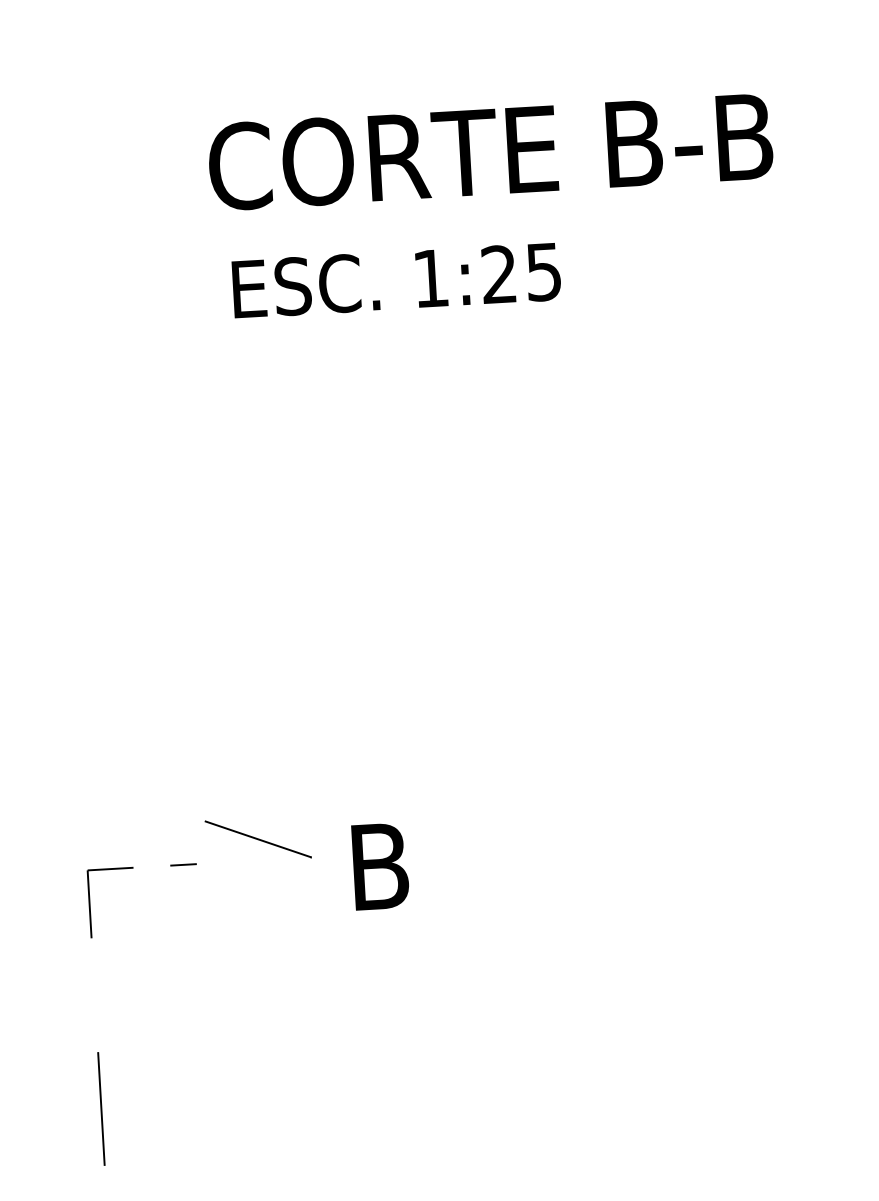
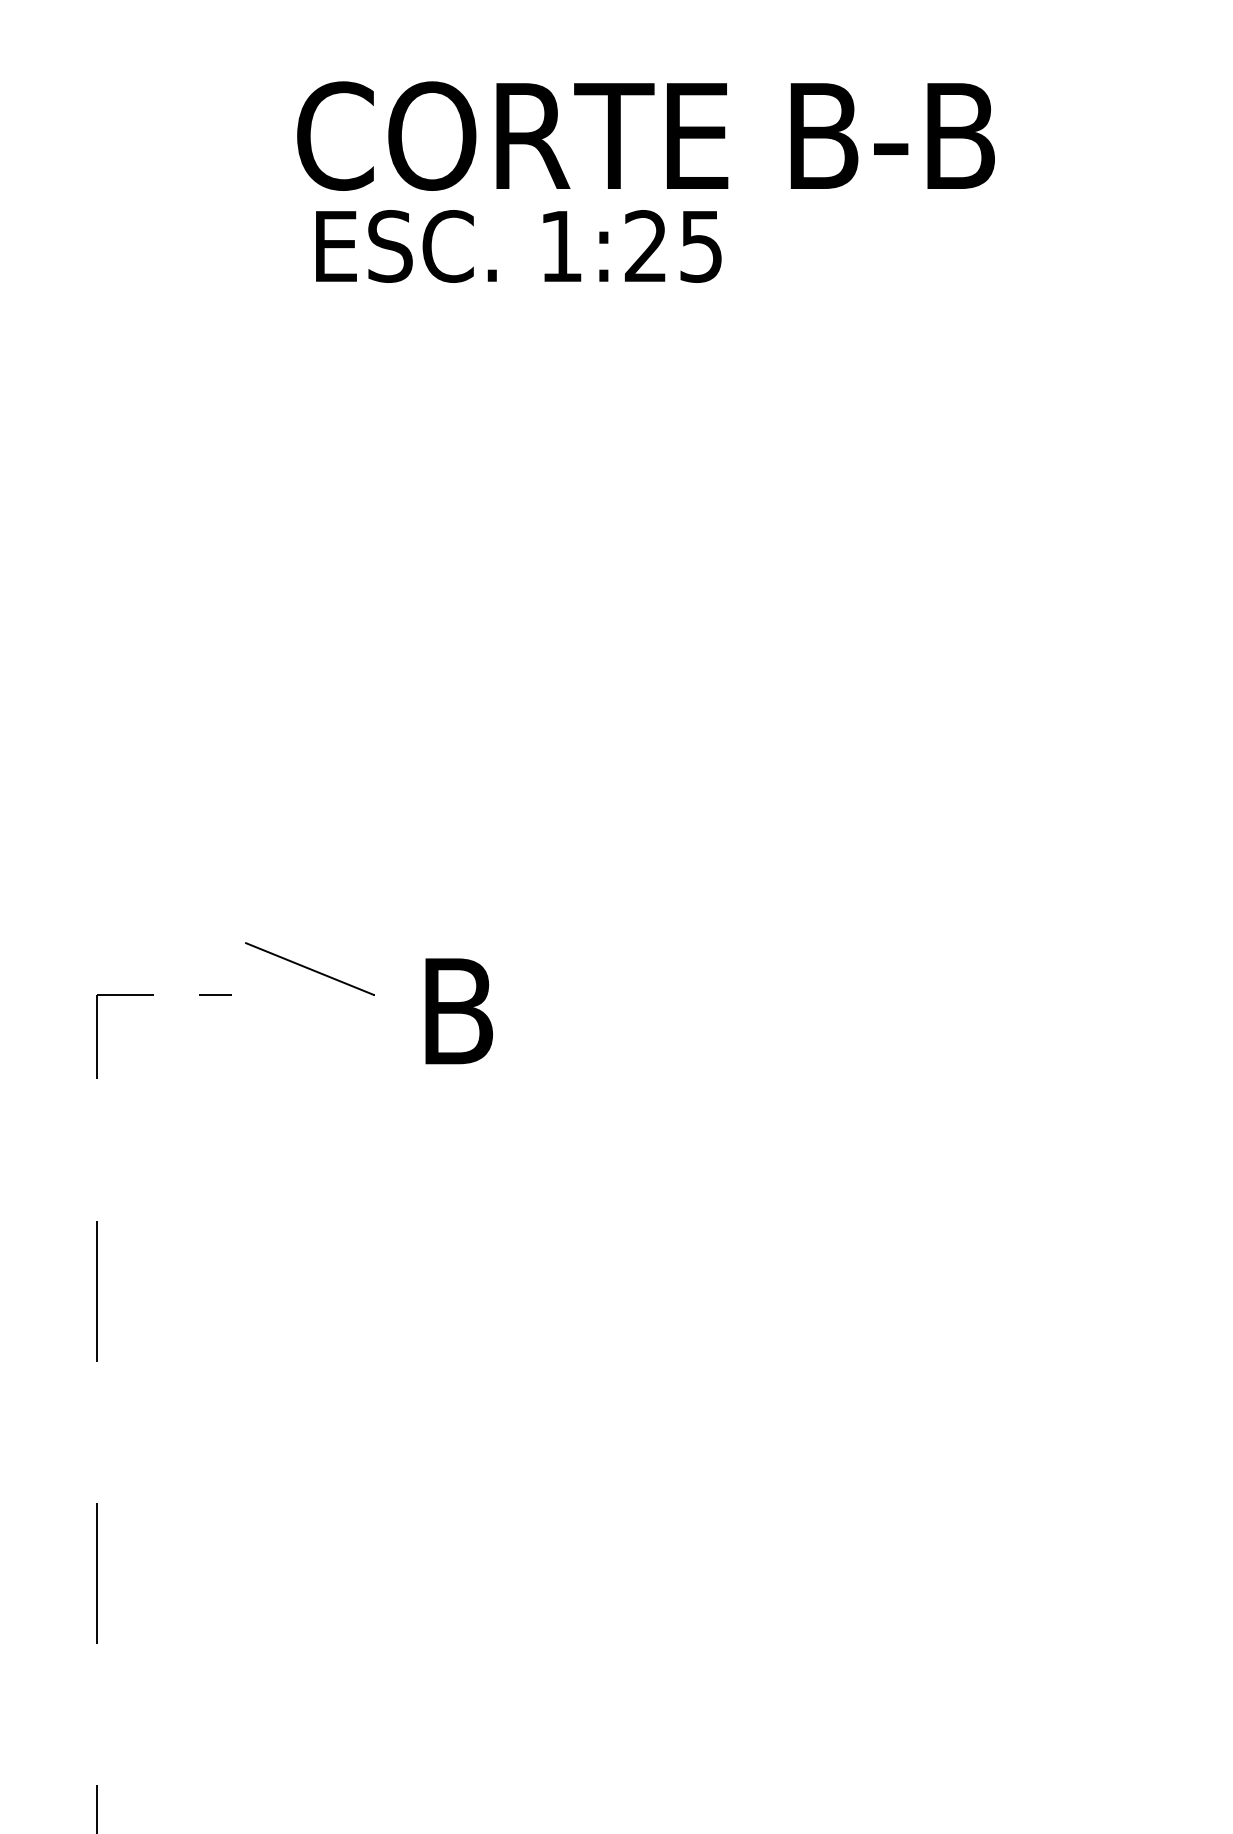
text: (396, 280) -> (518, 246), moved

